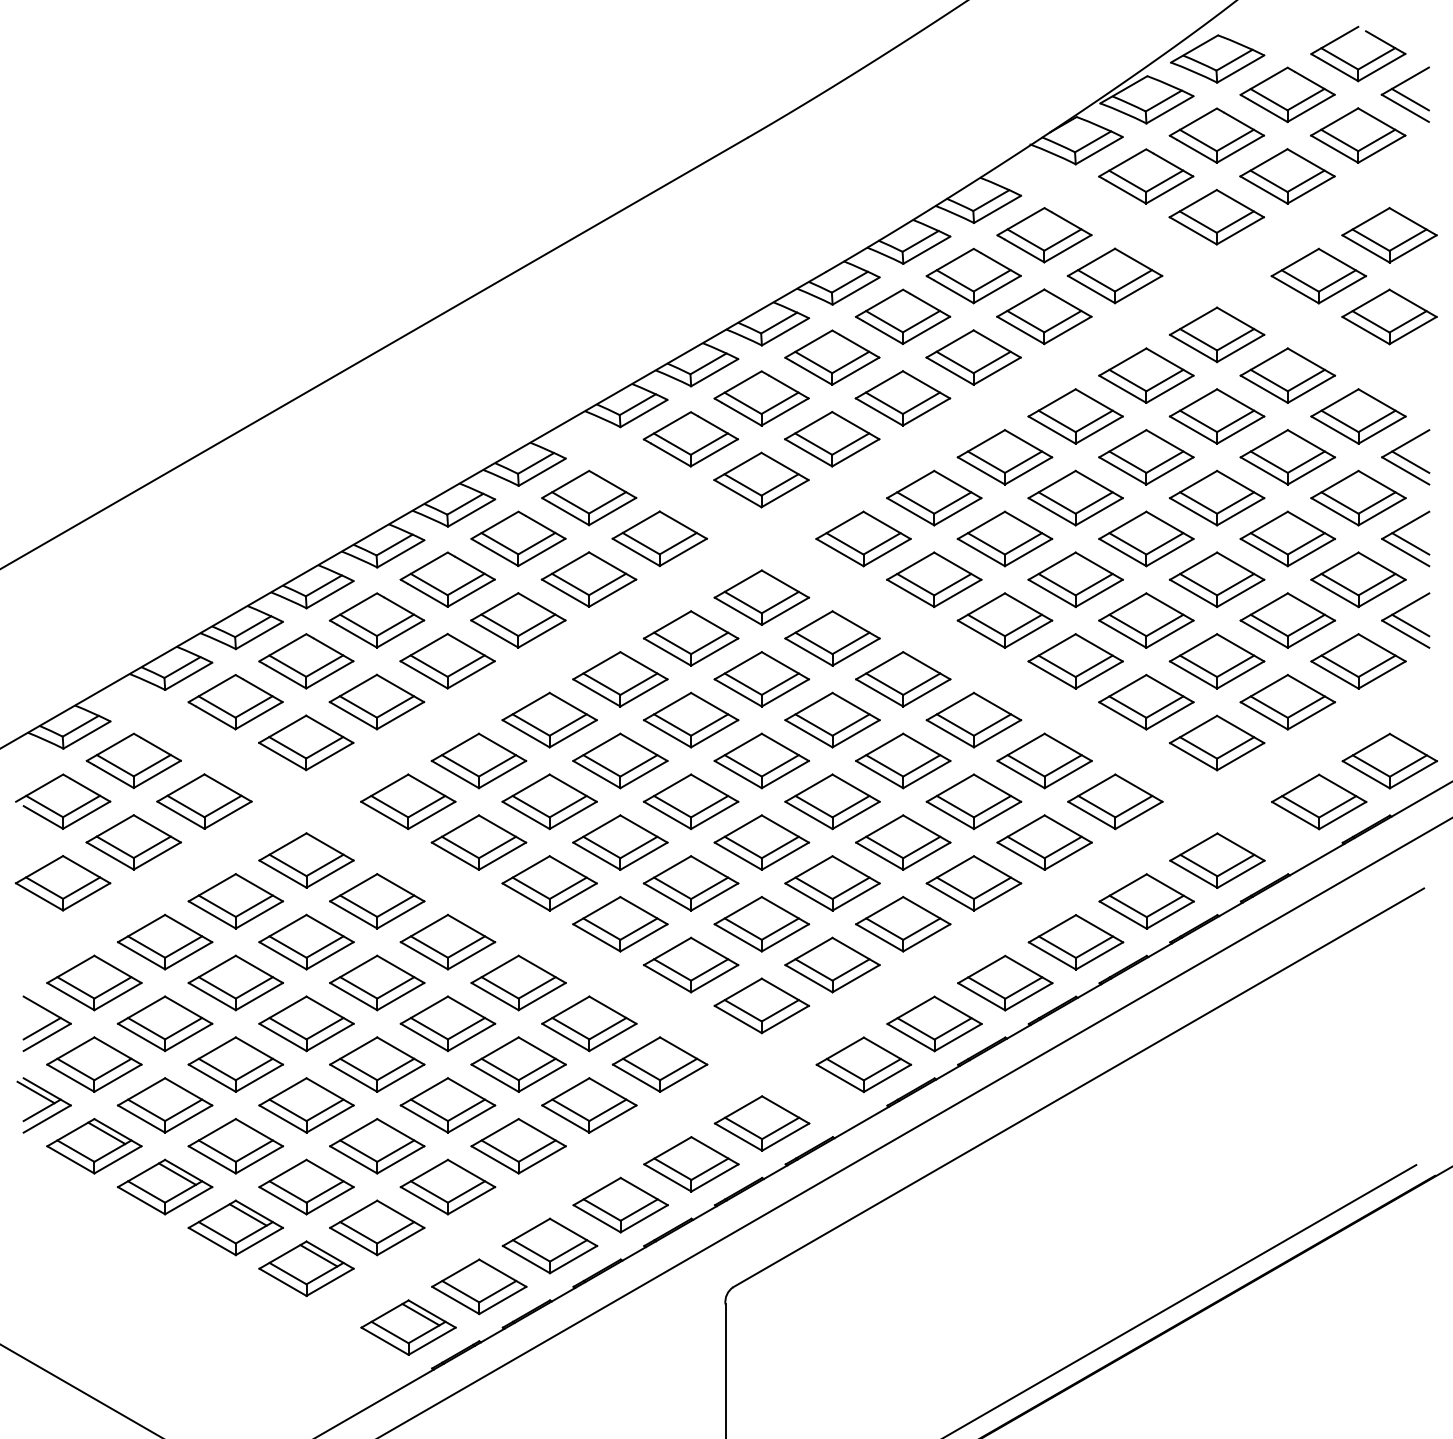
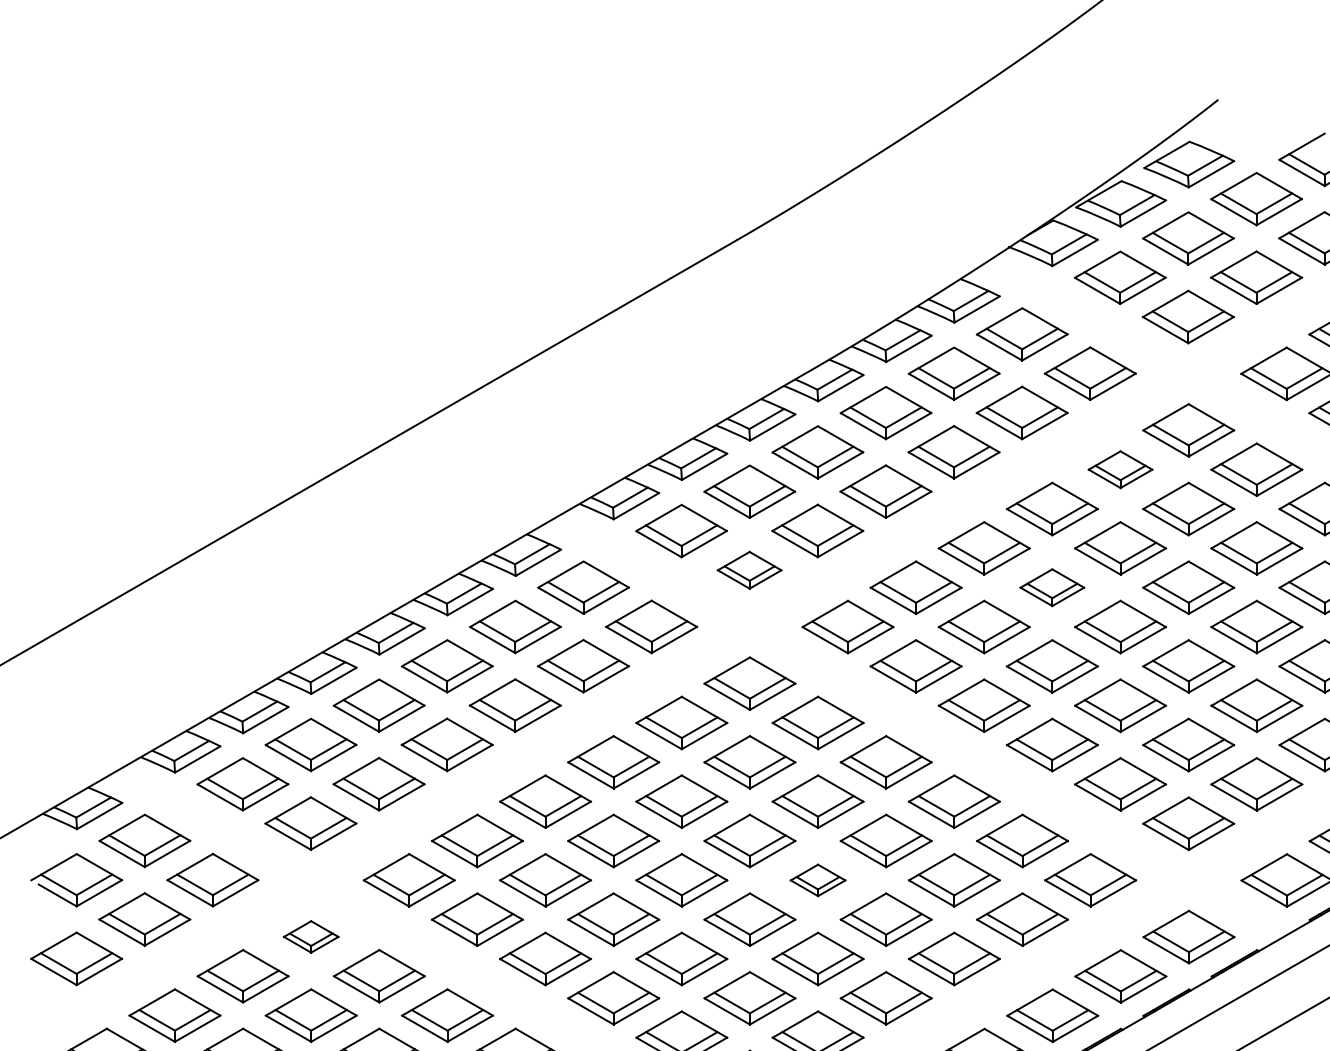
part: (1146, 375) -> (1120, 469), size x0.7
part: (761, 479) -> (749, 569), size x0.7
part: (1075, 497) -> (1052, 587), size x0.7
part: (832, 801) -> (818, 880), size x0.6
part: (306, 860) -> (311, 936), size x0.6

